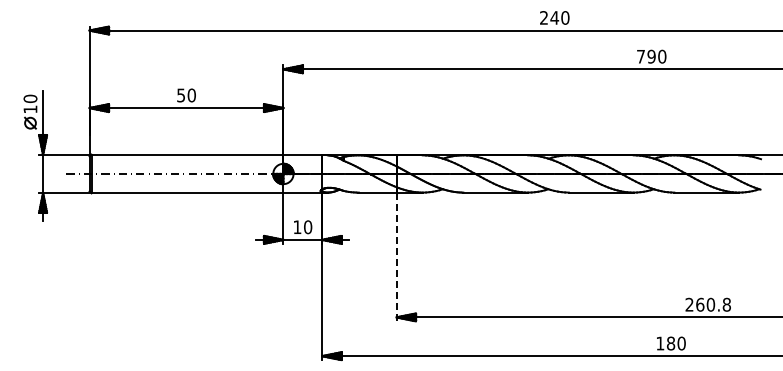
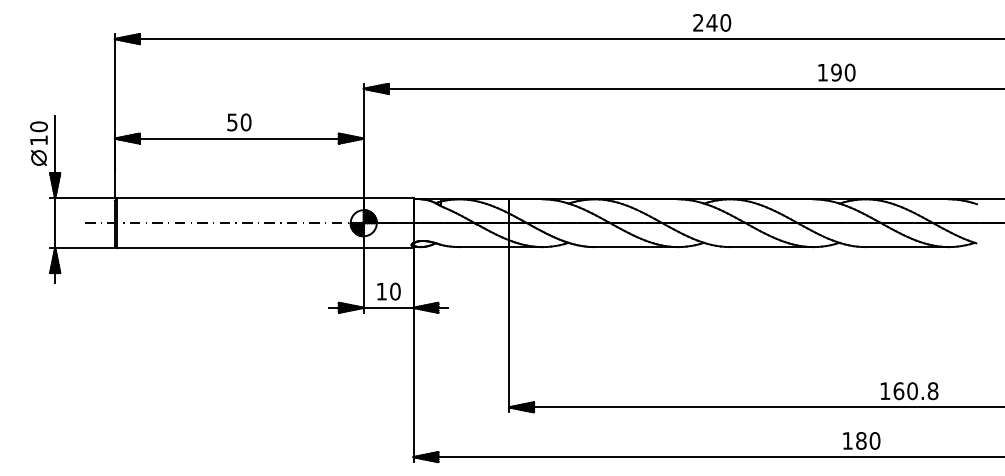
text: (640, 56) -> (822, 72), 790 -> 190
line: (396, 257) -> (508, 330), dashed -> solid
text: (689, 304) -> (885, 390), 260.8 -> 160.8

